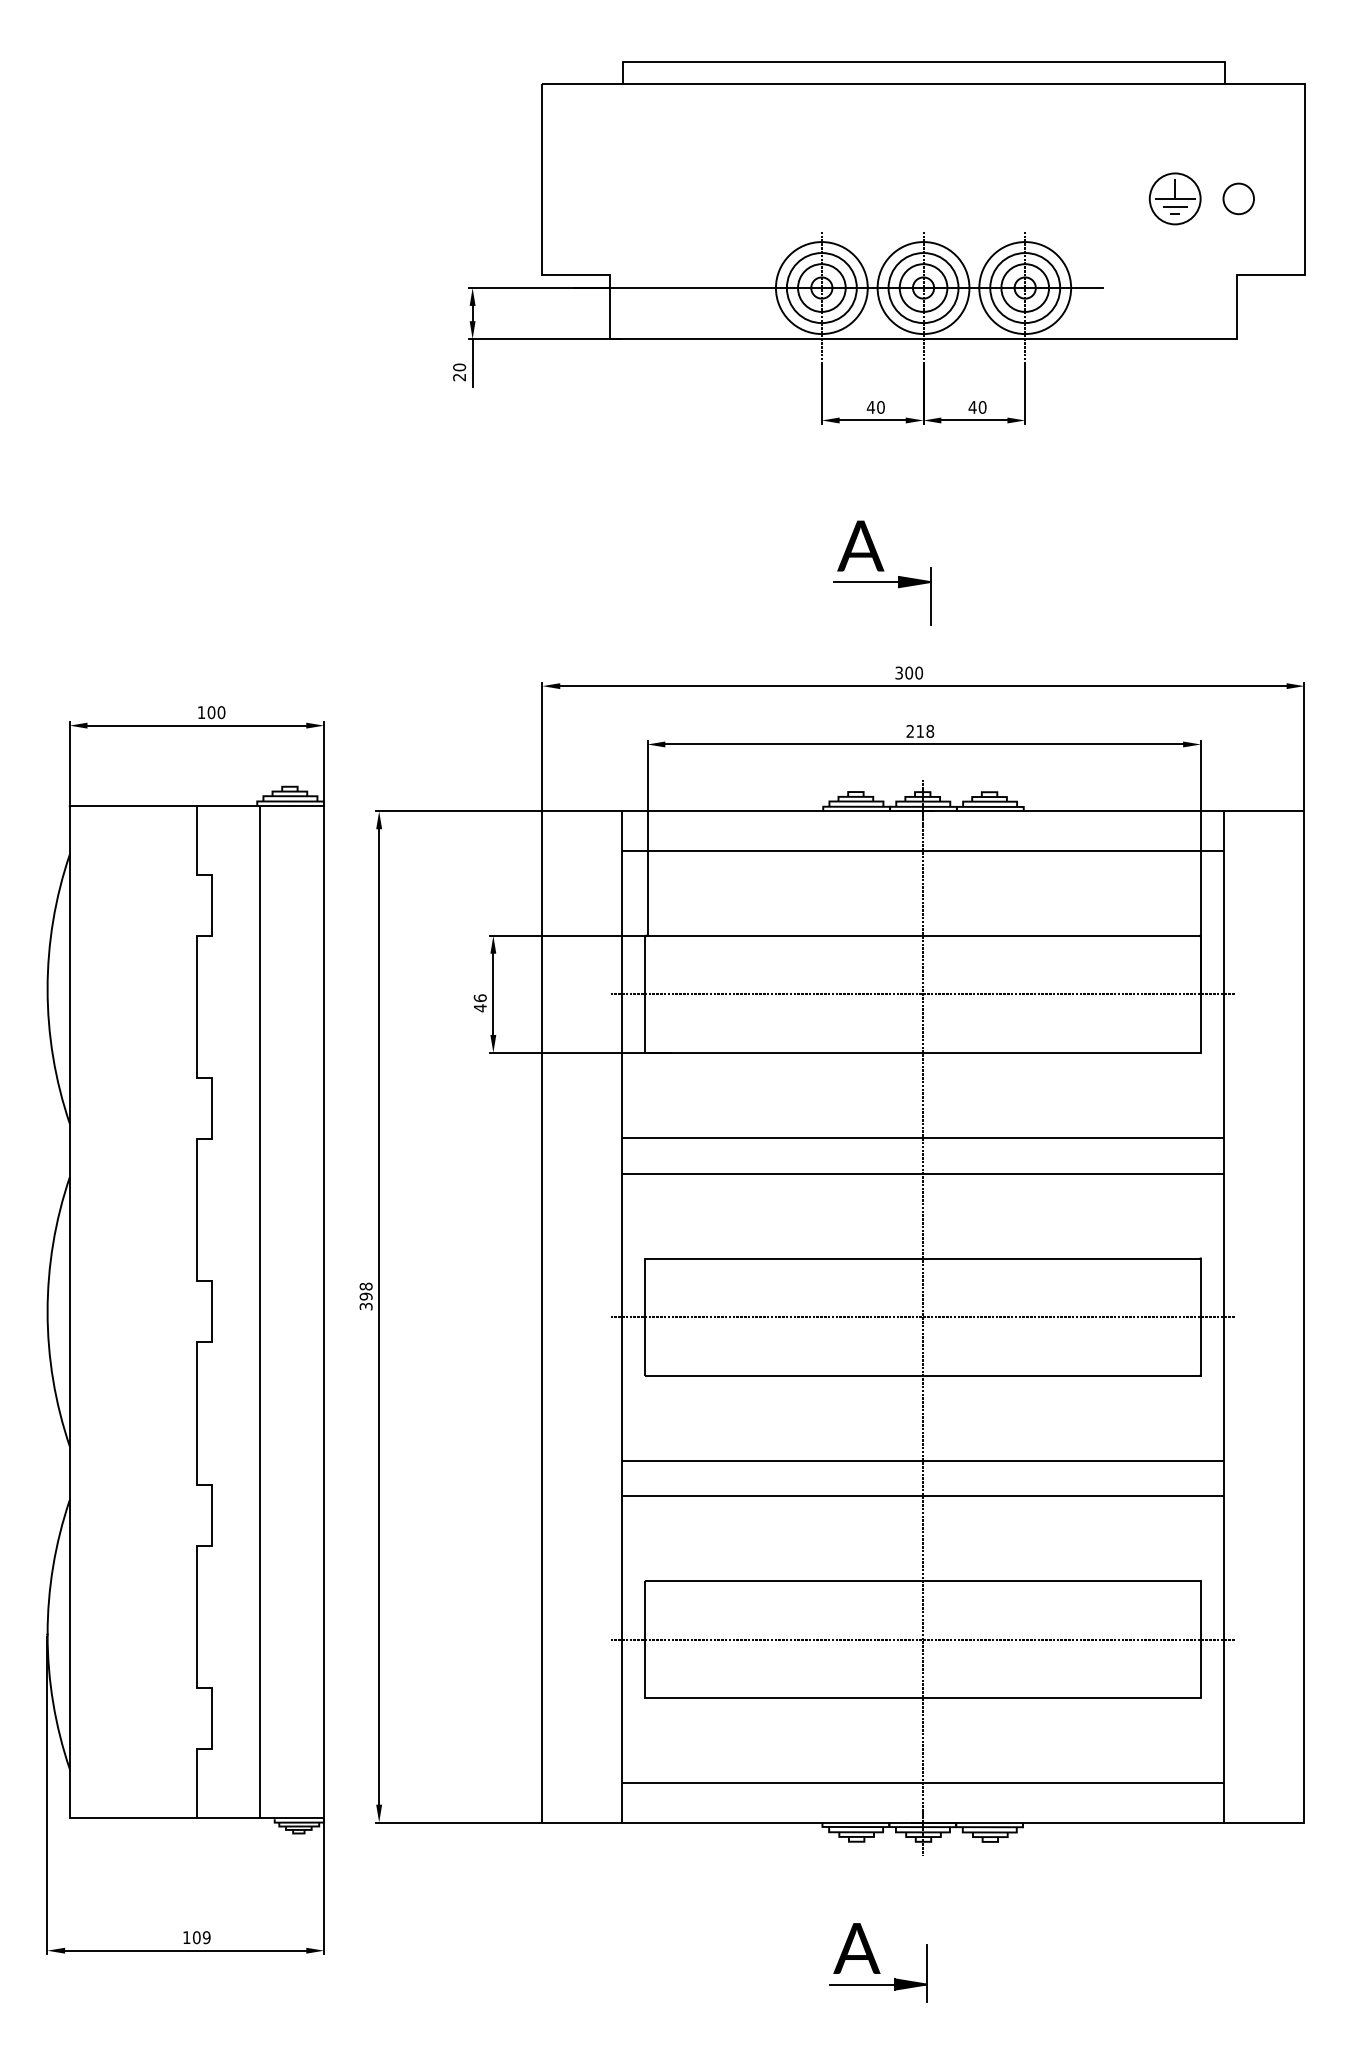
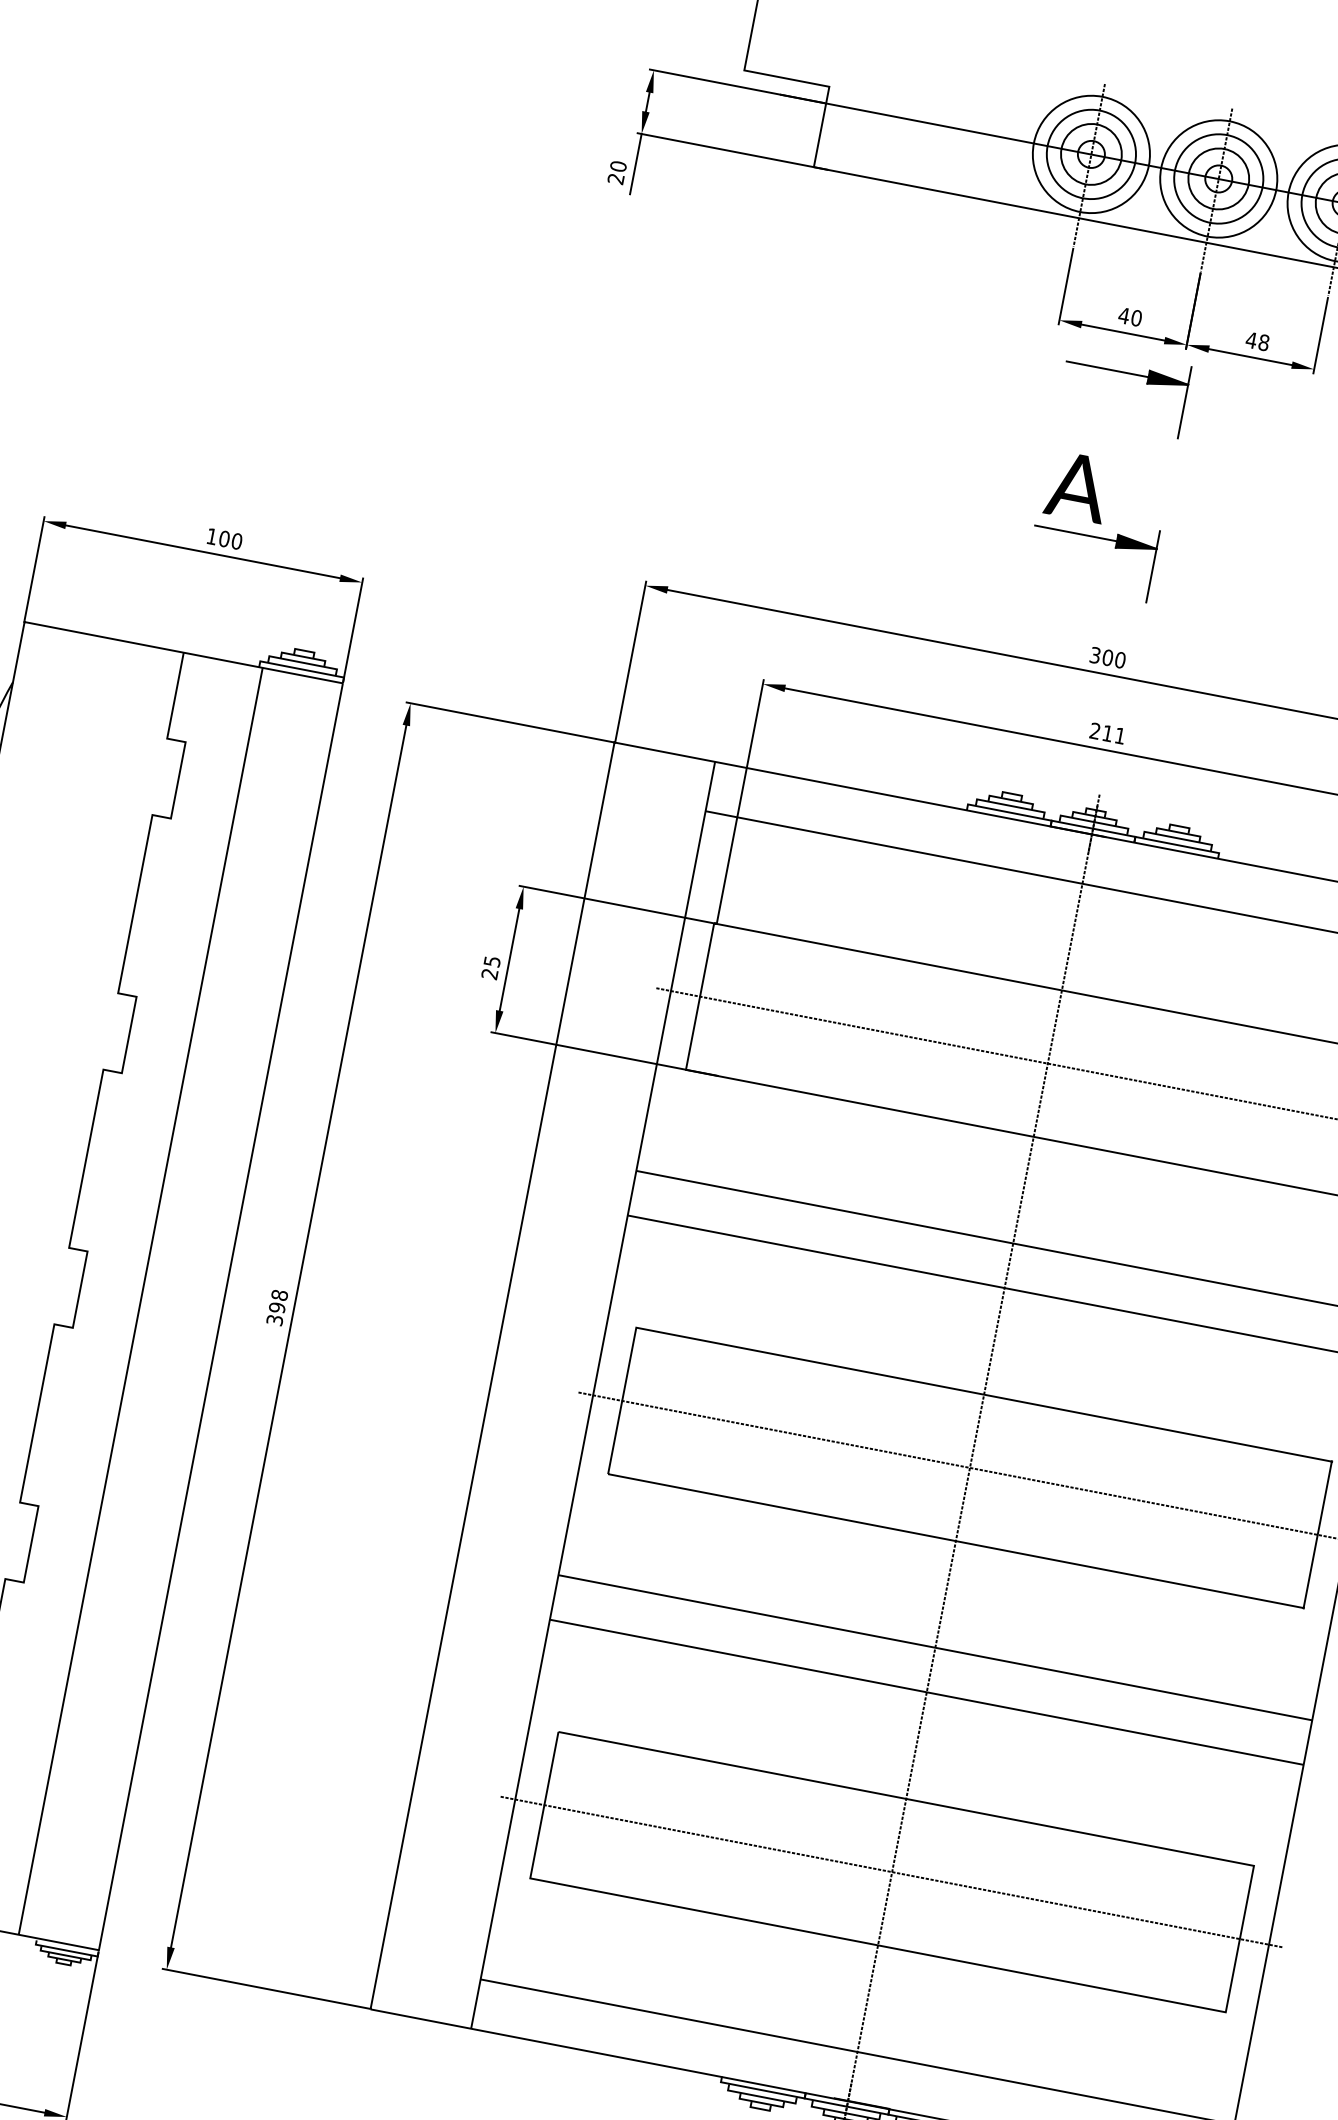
text: (982, 407) -> (1263, 342), 40 -> 48
part: (882, 451) -> (1127, 373), added
text: (930, 730) -> (1120, 734), 218 -> 211
text: (479, 1003) -> (489, 968), 46 -> 25

